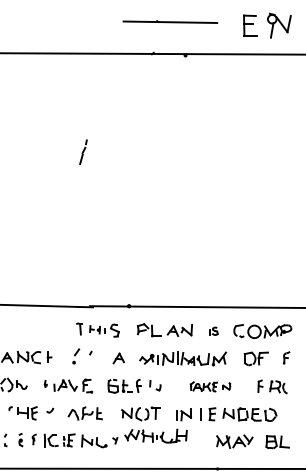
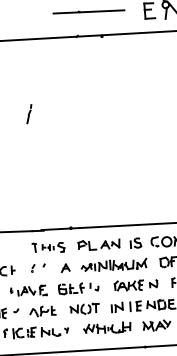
part: (213, 331) -> (135, 243), size x1.67
part: (75, 355) -> (32, 267), size x0.62
part: (210, 386) -> (136, 285), size x1.43
part: (155, 435) -> (106, 327), moved

